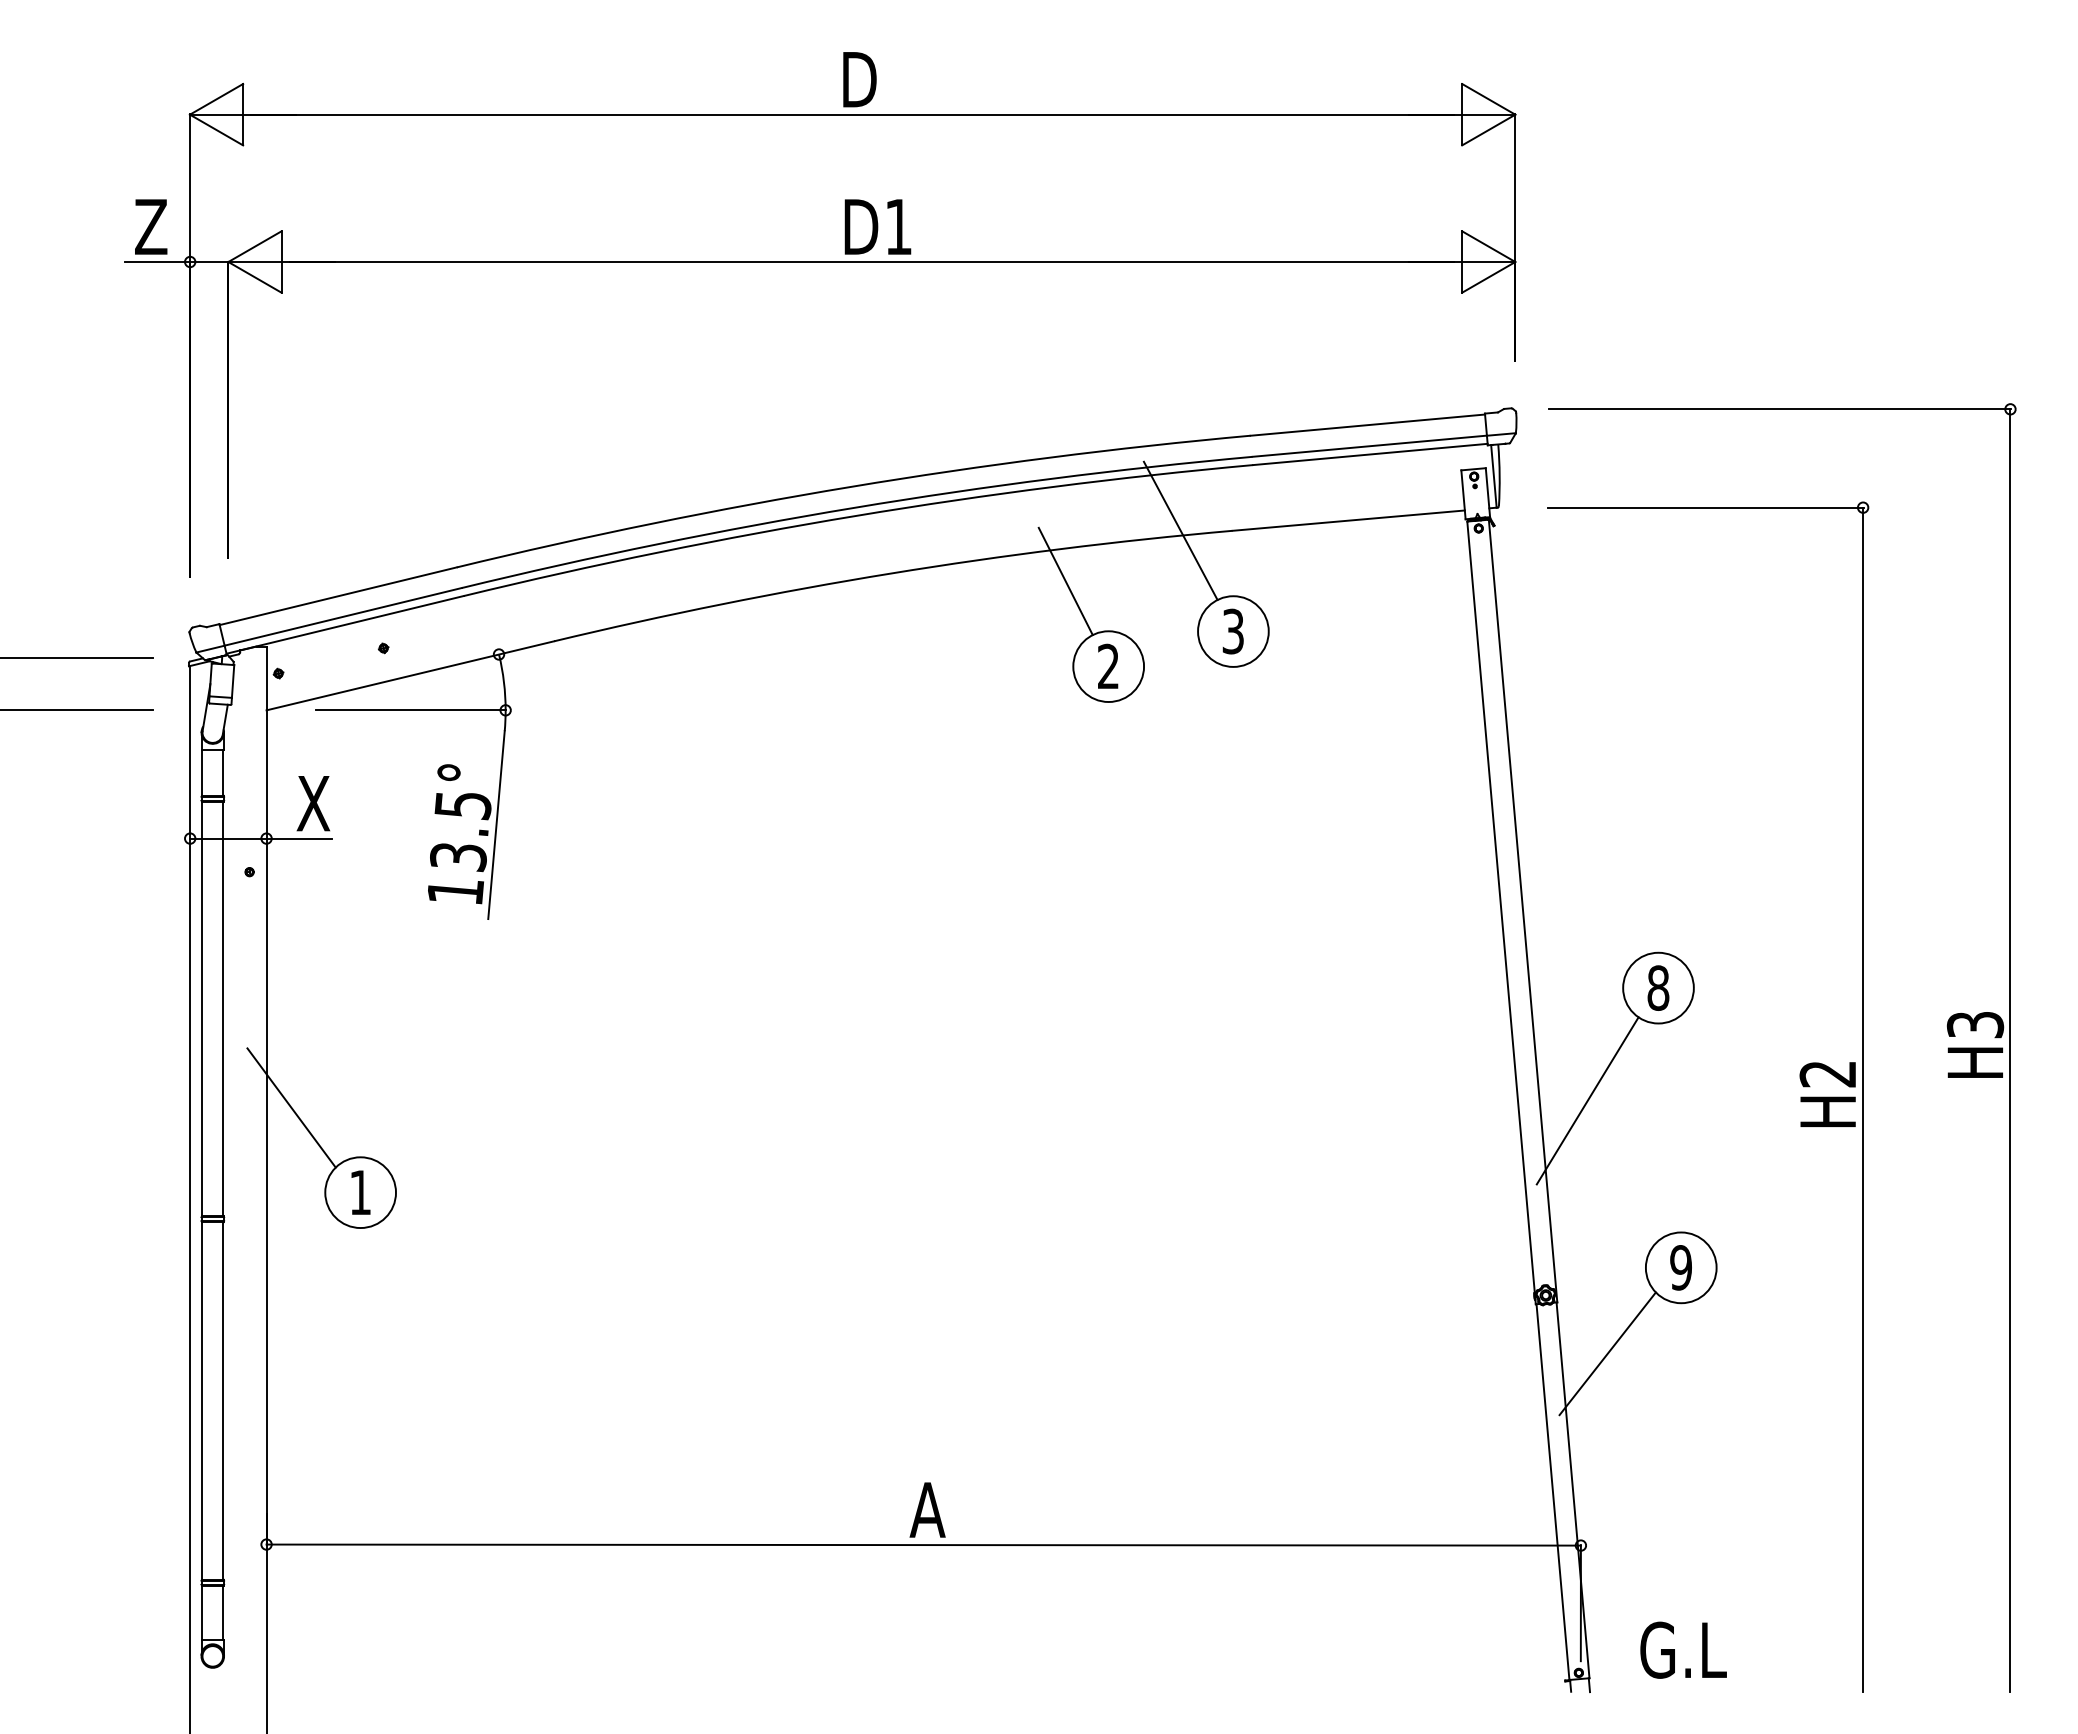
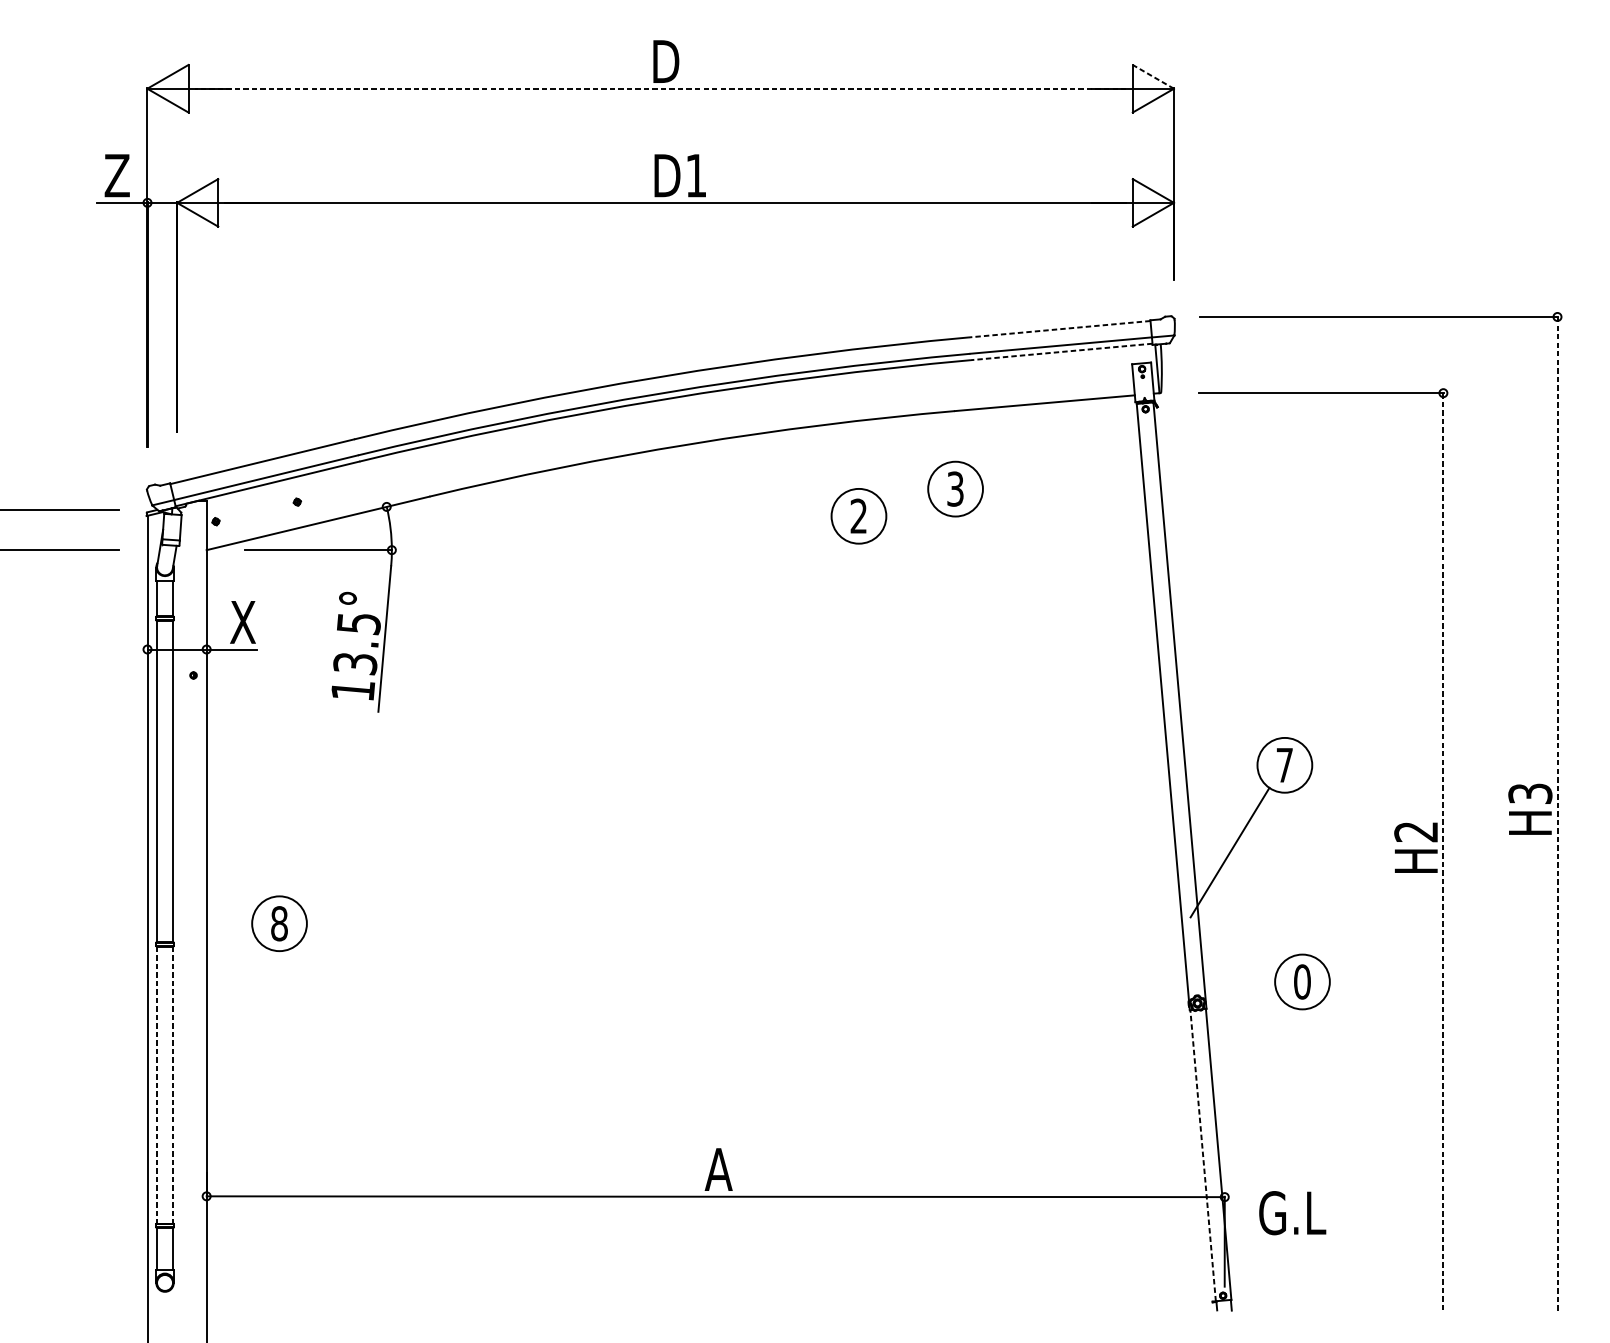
line: (1488, 99) -> (1153, 76), solid -> dashed
line: (852, 114) -> (660, 88), solid -> dashed
line: (1367, 425) -> (1059, 329), solid -> dashed
line: (1370, 454) -> (1061, 351), solid -> dashed
line: (1180, 530) -> (914, 410), removed
line: (1065, 581) -> (825, 450), removed
text: (1658, 987) -> (1284, 764), 8 -> 7
line: (2010, 1050) -> (1557, 813), solid -> dashed
line: (1863, 1100) -> (1443, 852), solid -> dashed
line: (291, 1107) -> (225, 857), removed
text: (360, 1192) -> (279, 923), 1 -> 8
text: (1681, 1267) -> (1302, 981), 9 -> 0
line: (1607, 1353) -> (1245, 1048), removed
line: (202, 1400) -> (157, 1084), solid -> dashed
line: (223, 1400) -> (173, 1084), solid -> dashed
line: (1552, 1492) -> (1202, 1156), solid -> dashed
text: (1683, 1649) -> (1292, 1212), moved

